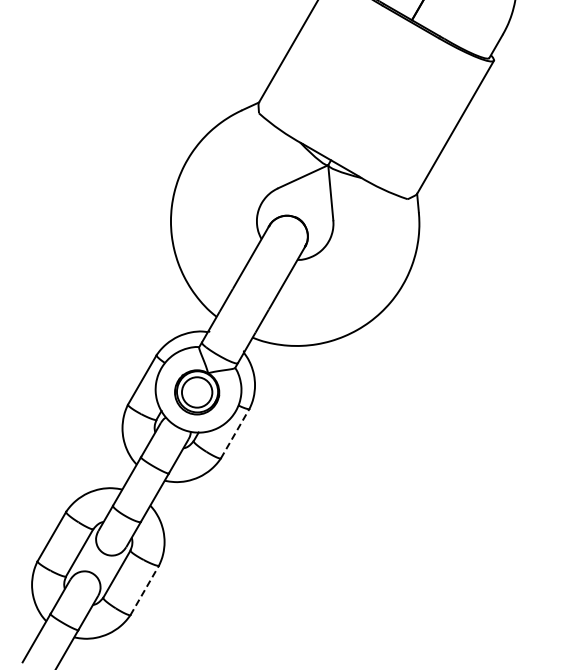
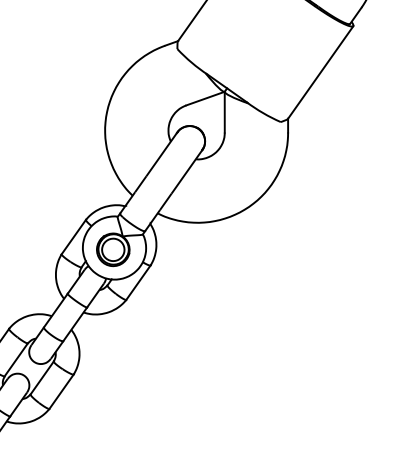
line: (235, 433) -> (138, 282), dashed -> solid
line: (144, 590) -> (61, 391), dashed -> solid

